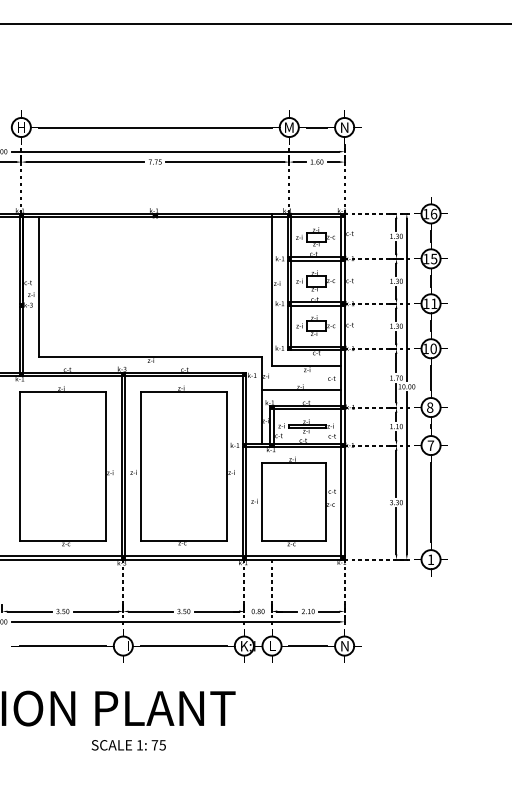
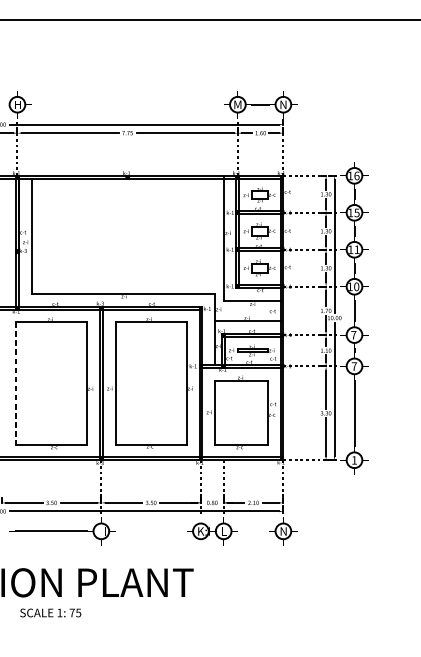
line: (155, 127) -> (127, 104), removed
text: (430, 407) -> (354, 335), 8 -> 7
line: (19, 466) -> (15, 383), solid -> dashed
line: (183, 646) -> (150, 531), removed
line: (308, 646) -> (253, 531), removed
text: (128, 745) -> (50, 613), moved

